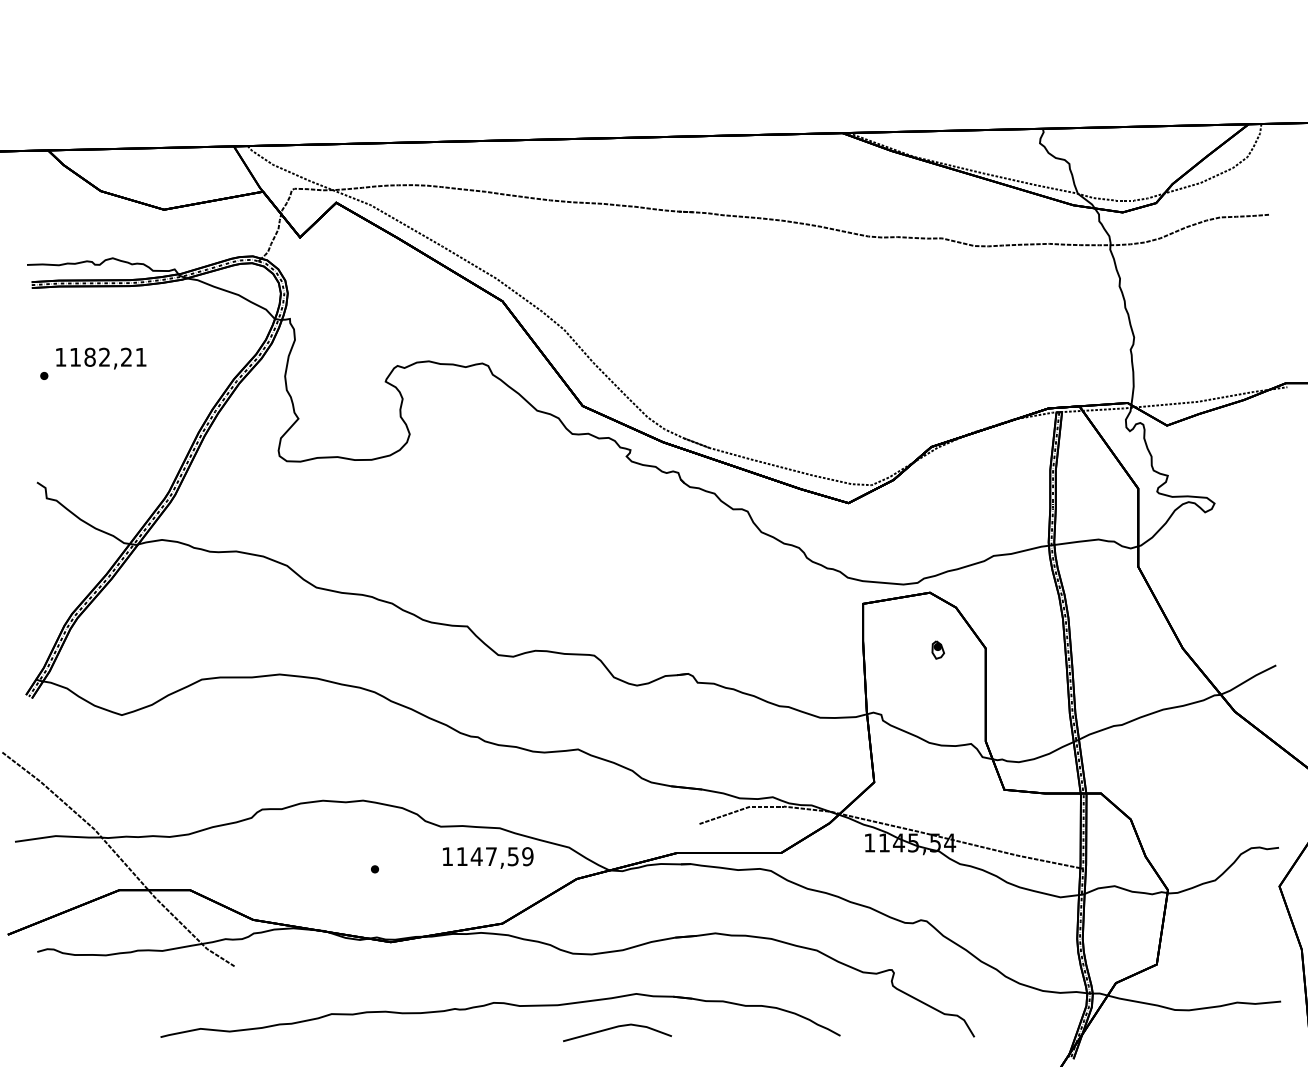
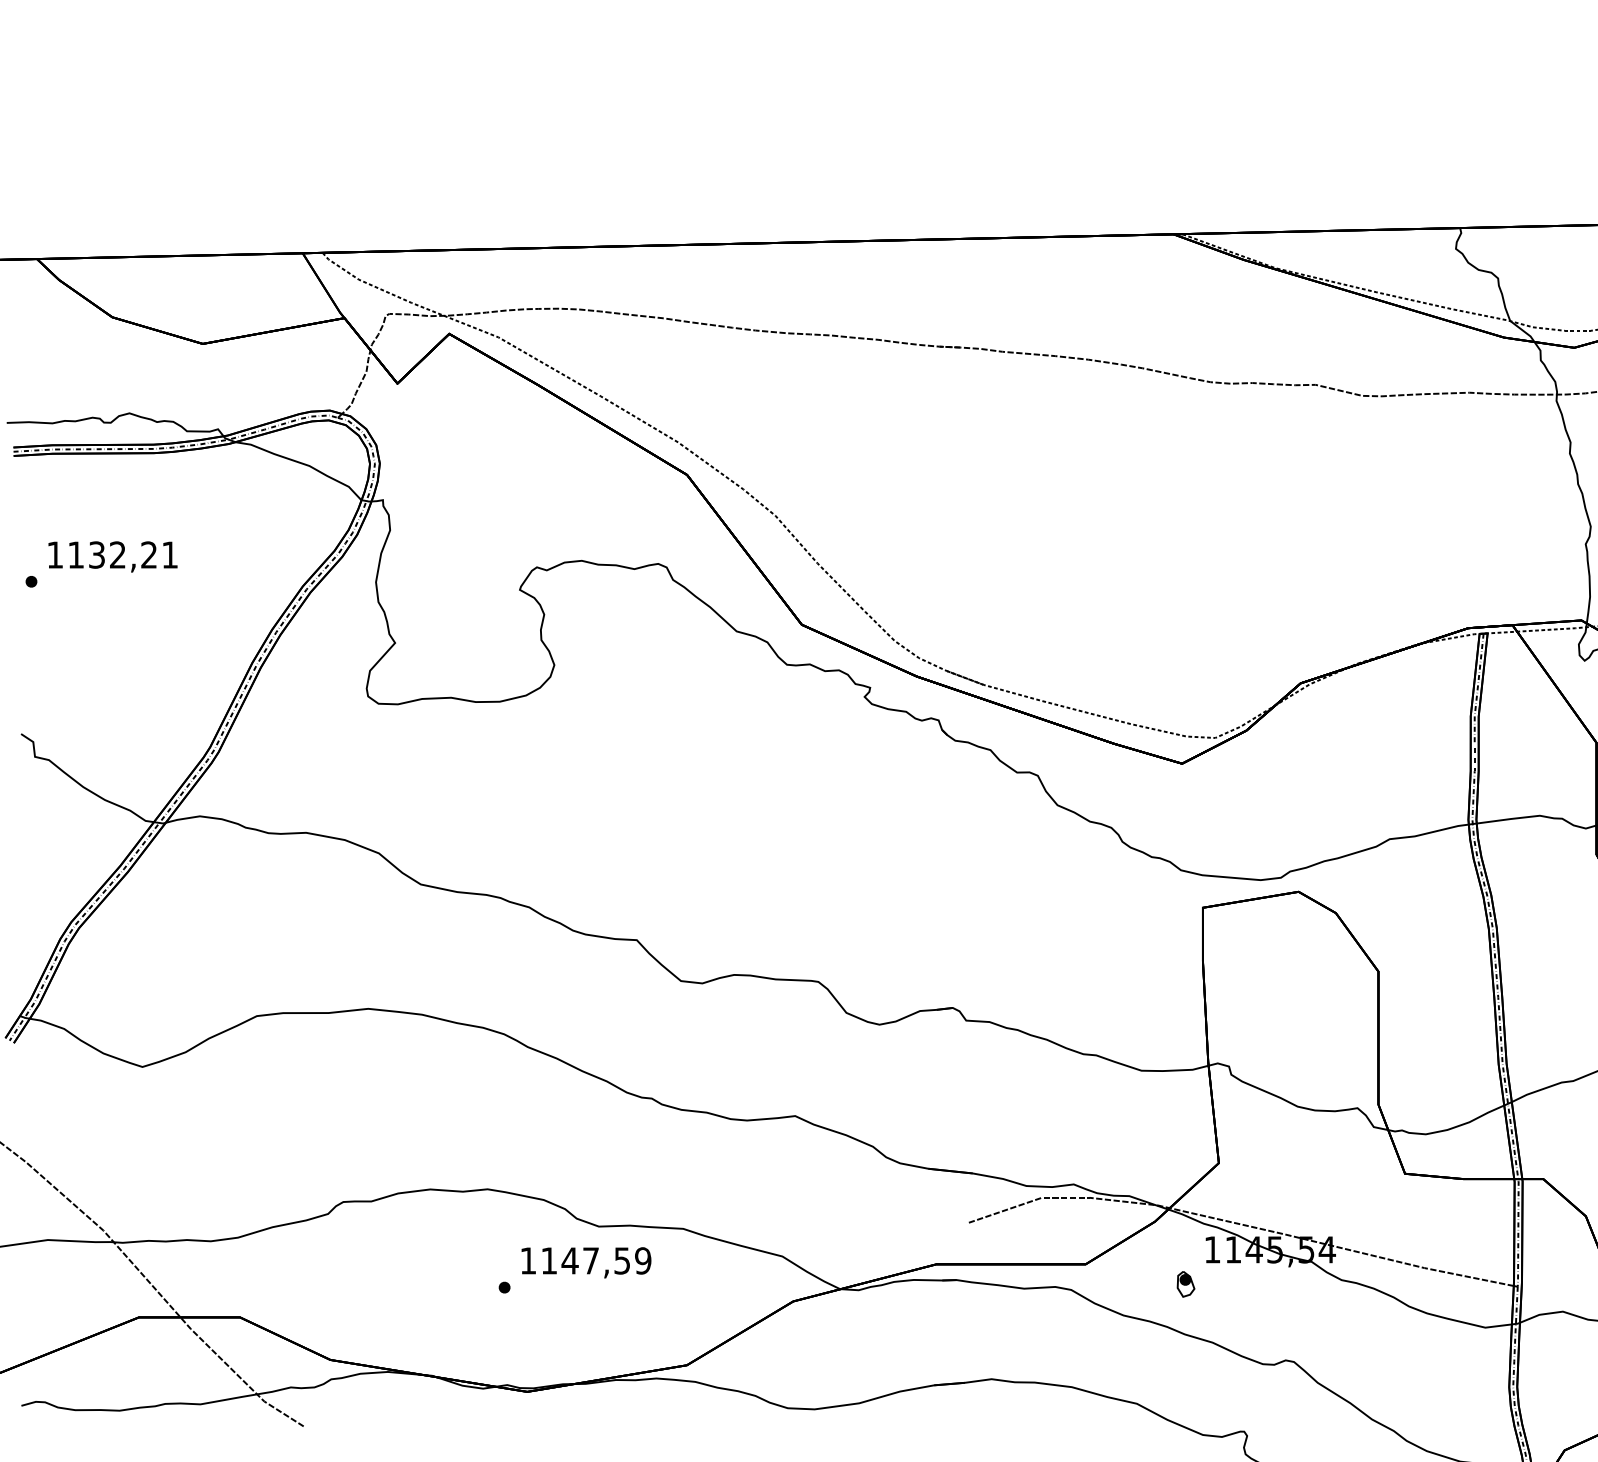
text: (89, 356) -> (96, 553), 1182,21 -> 1132,21
part: (937, 649) -> (1184, 1283), moved
text: (488, 857) -> (586, 1262), moved

